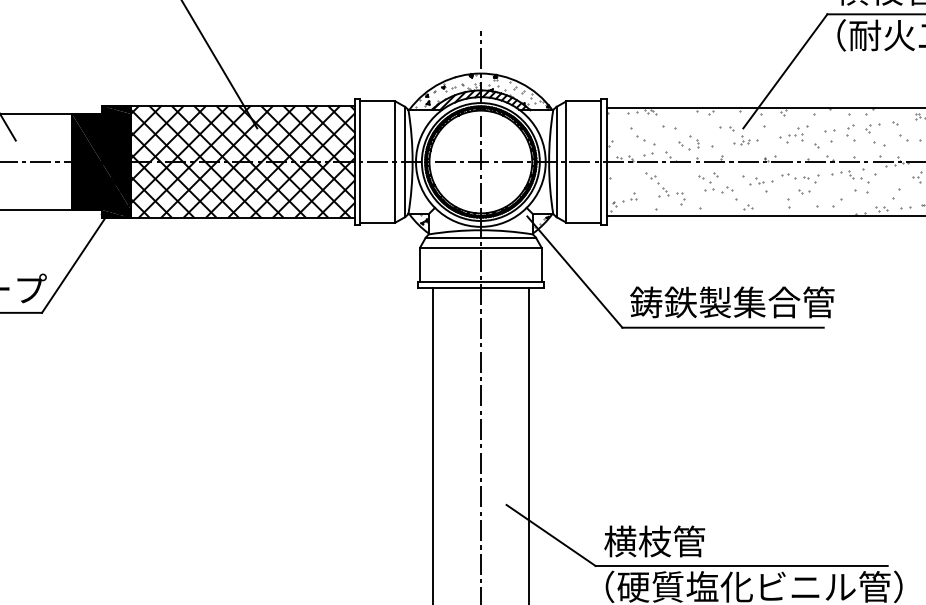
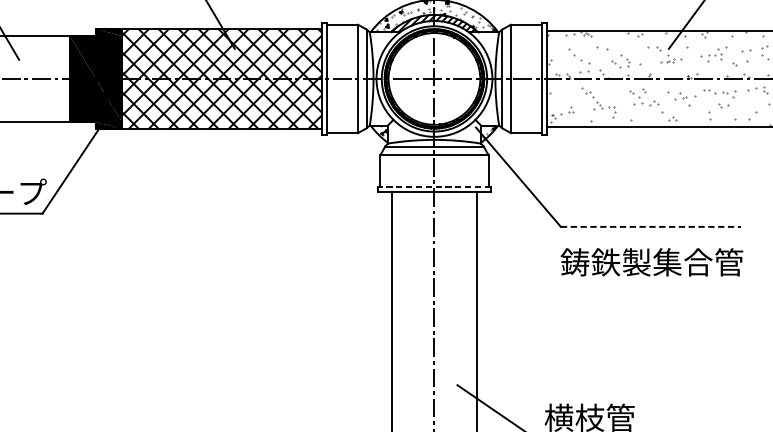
line: (480, 282) -> (434, 186), solid -> dashed
text: (732, 302) -> (652, 262), moved
line: (723, 327) -> (651, 226), solid -> dashed

